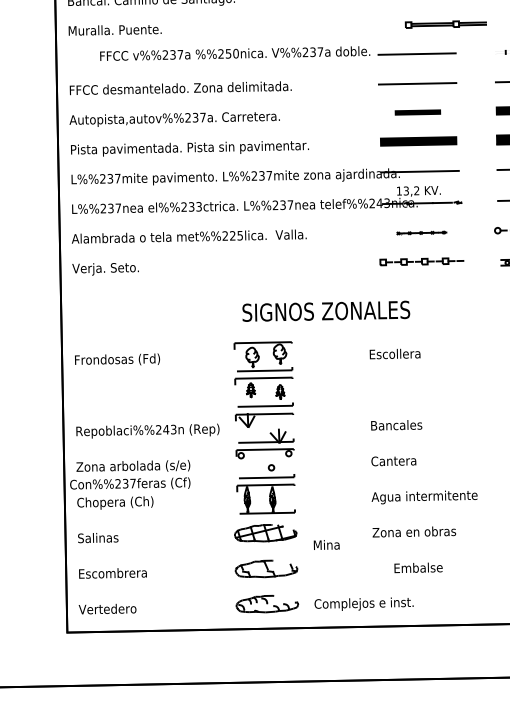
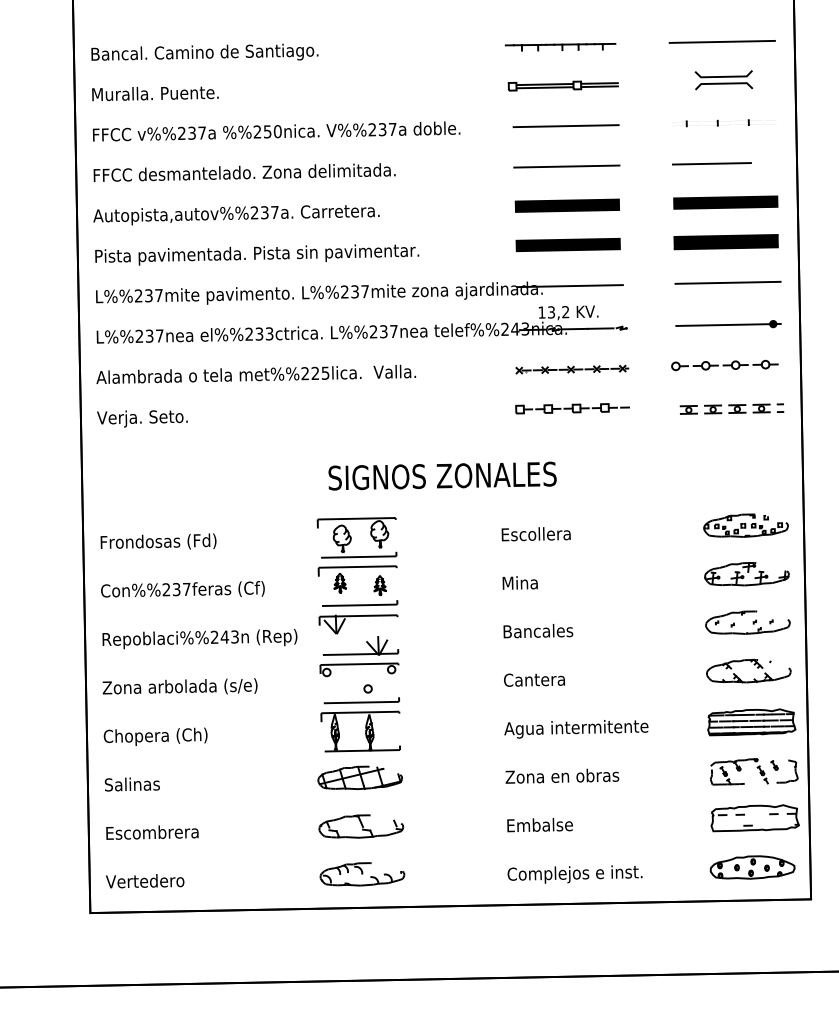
part: (445, 24) -> (562, 85), moved
text: (235, 53) -> (276, 131), moved
part: (417, 112) -> (566, 205), size x1.67
part: (421, 232) -> (572, 369), size x1.67
text: (129, 483) -> (182, 589), moved
text: (326, 544) -> (519, 582), moved
text: (418, 568) -> (539, 825), moved
text: (363, 604) -> (574, 874), moved

